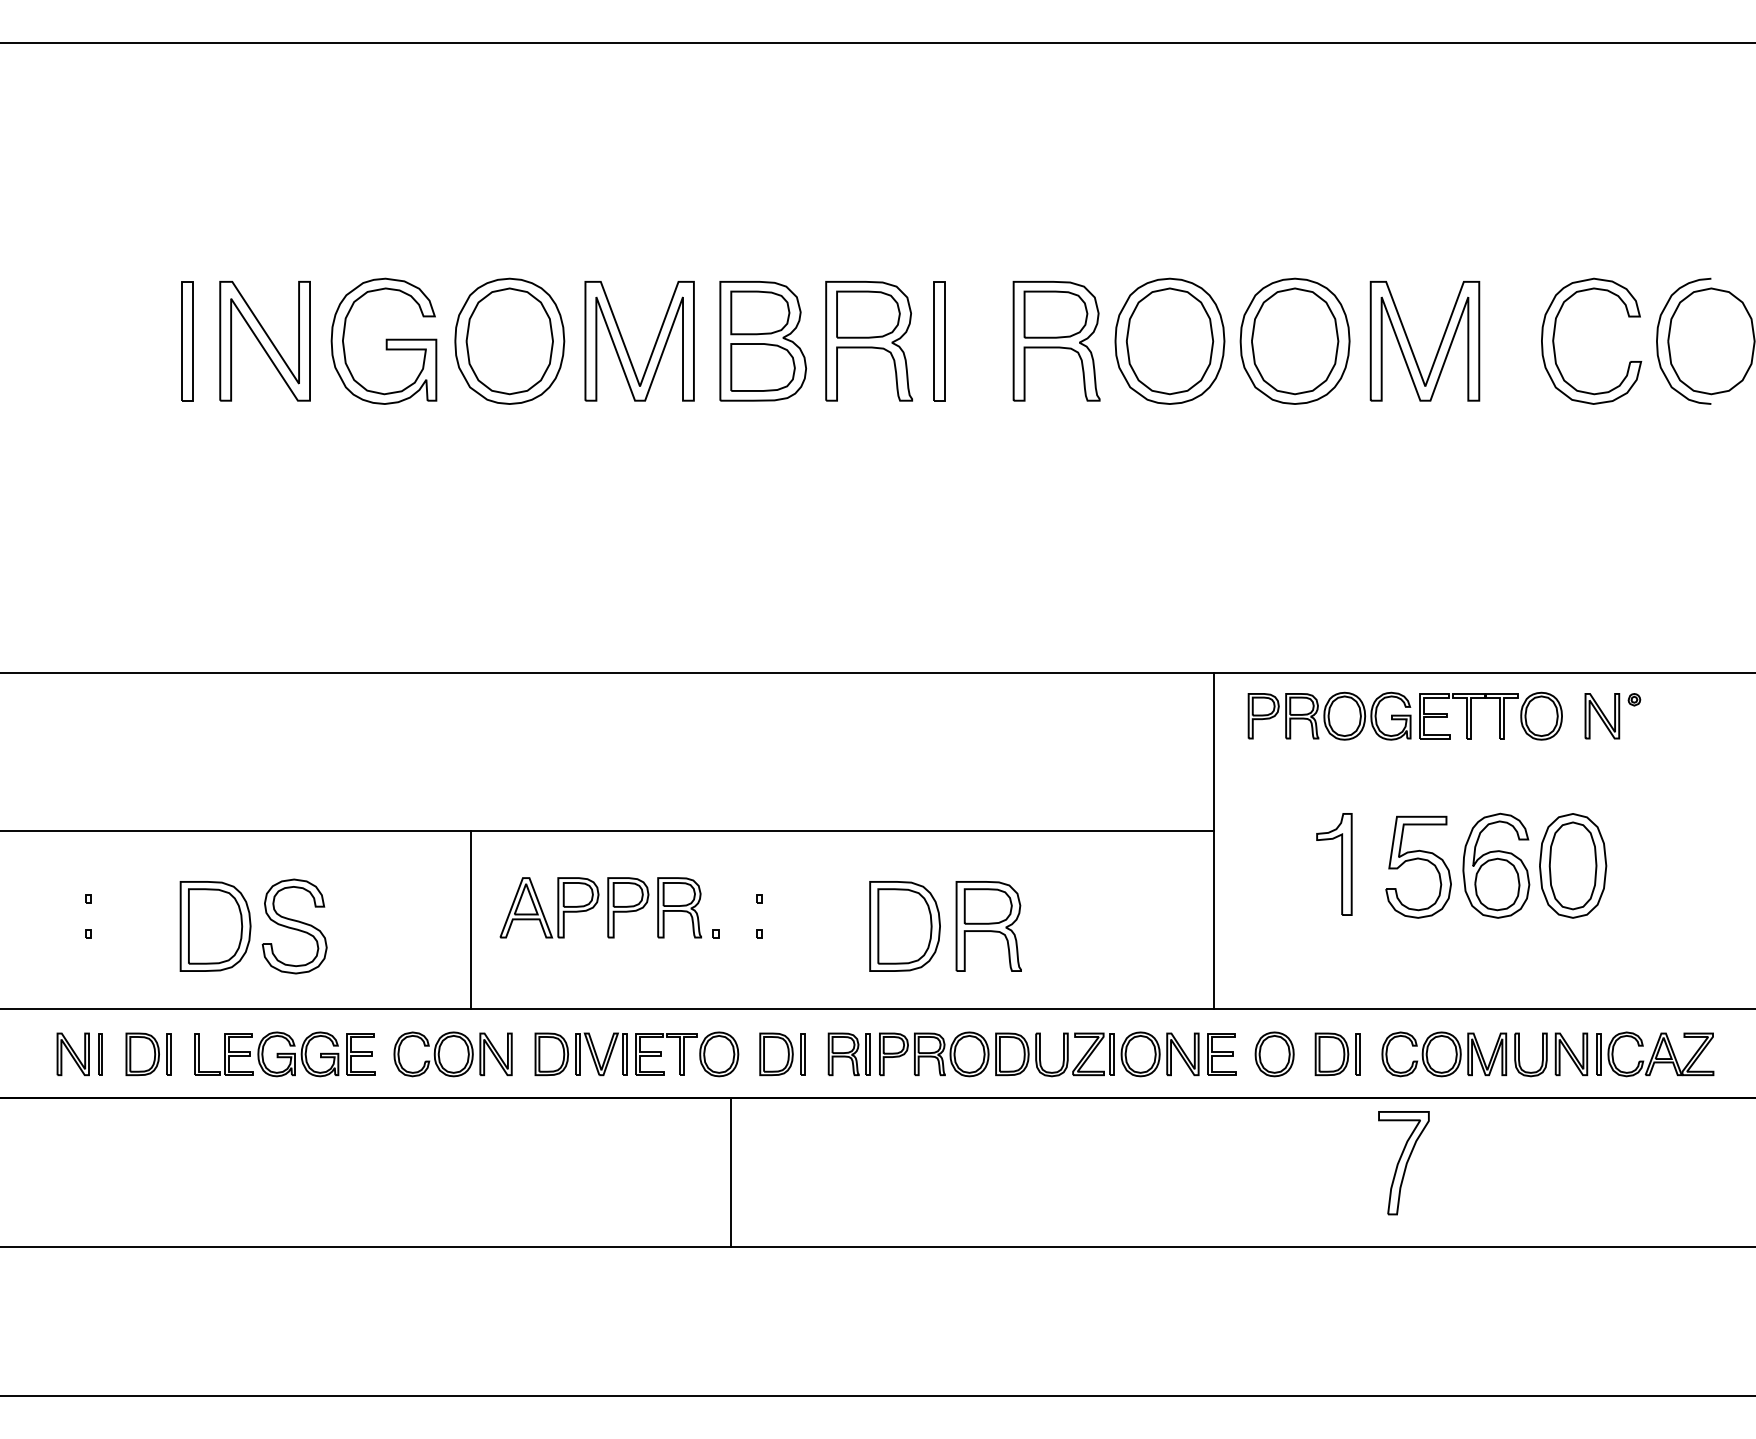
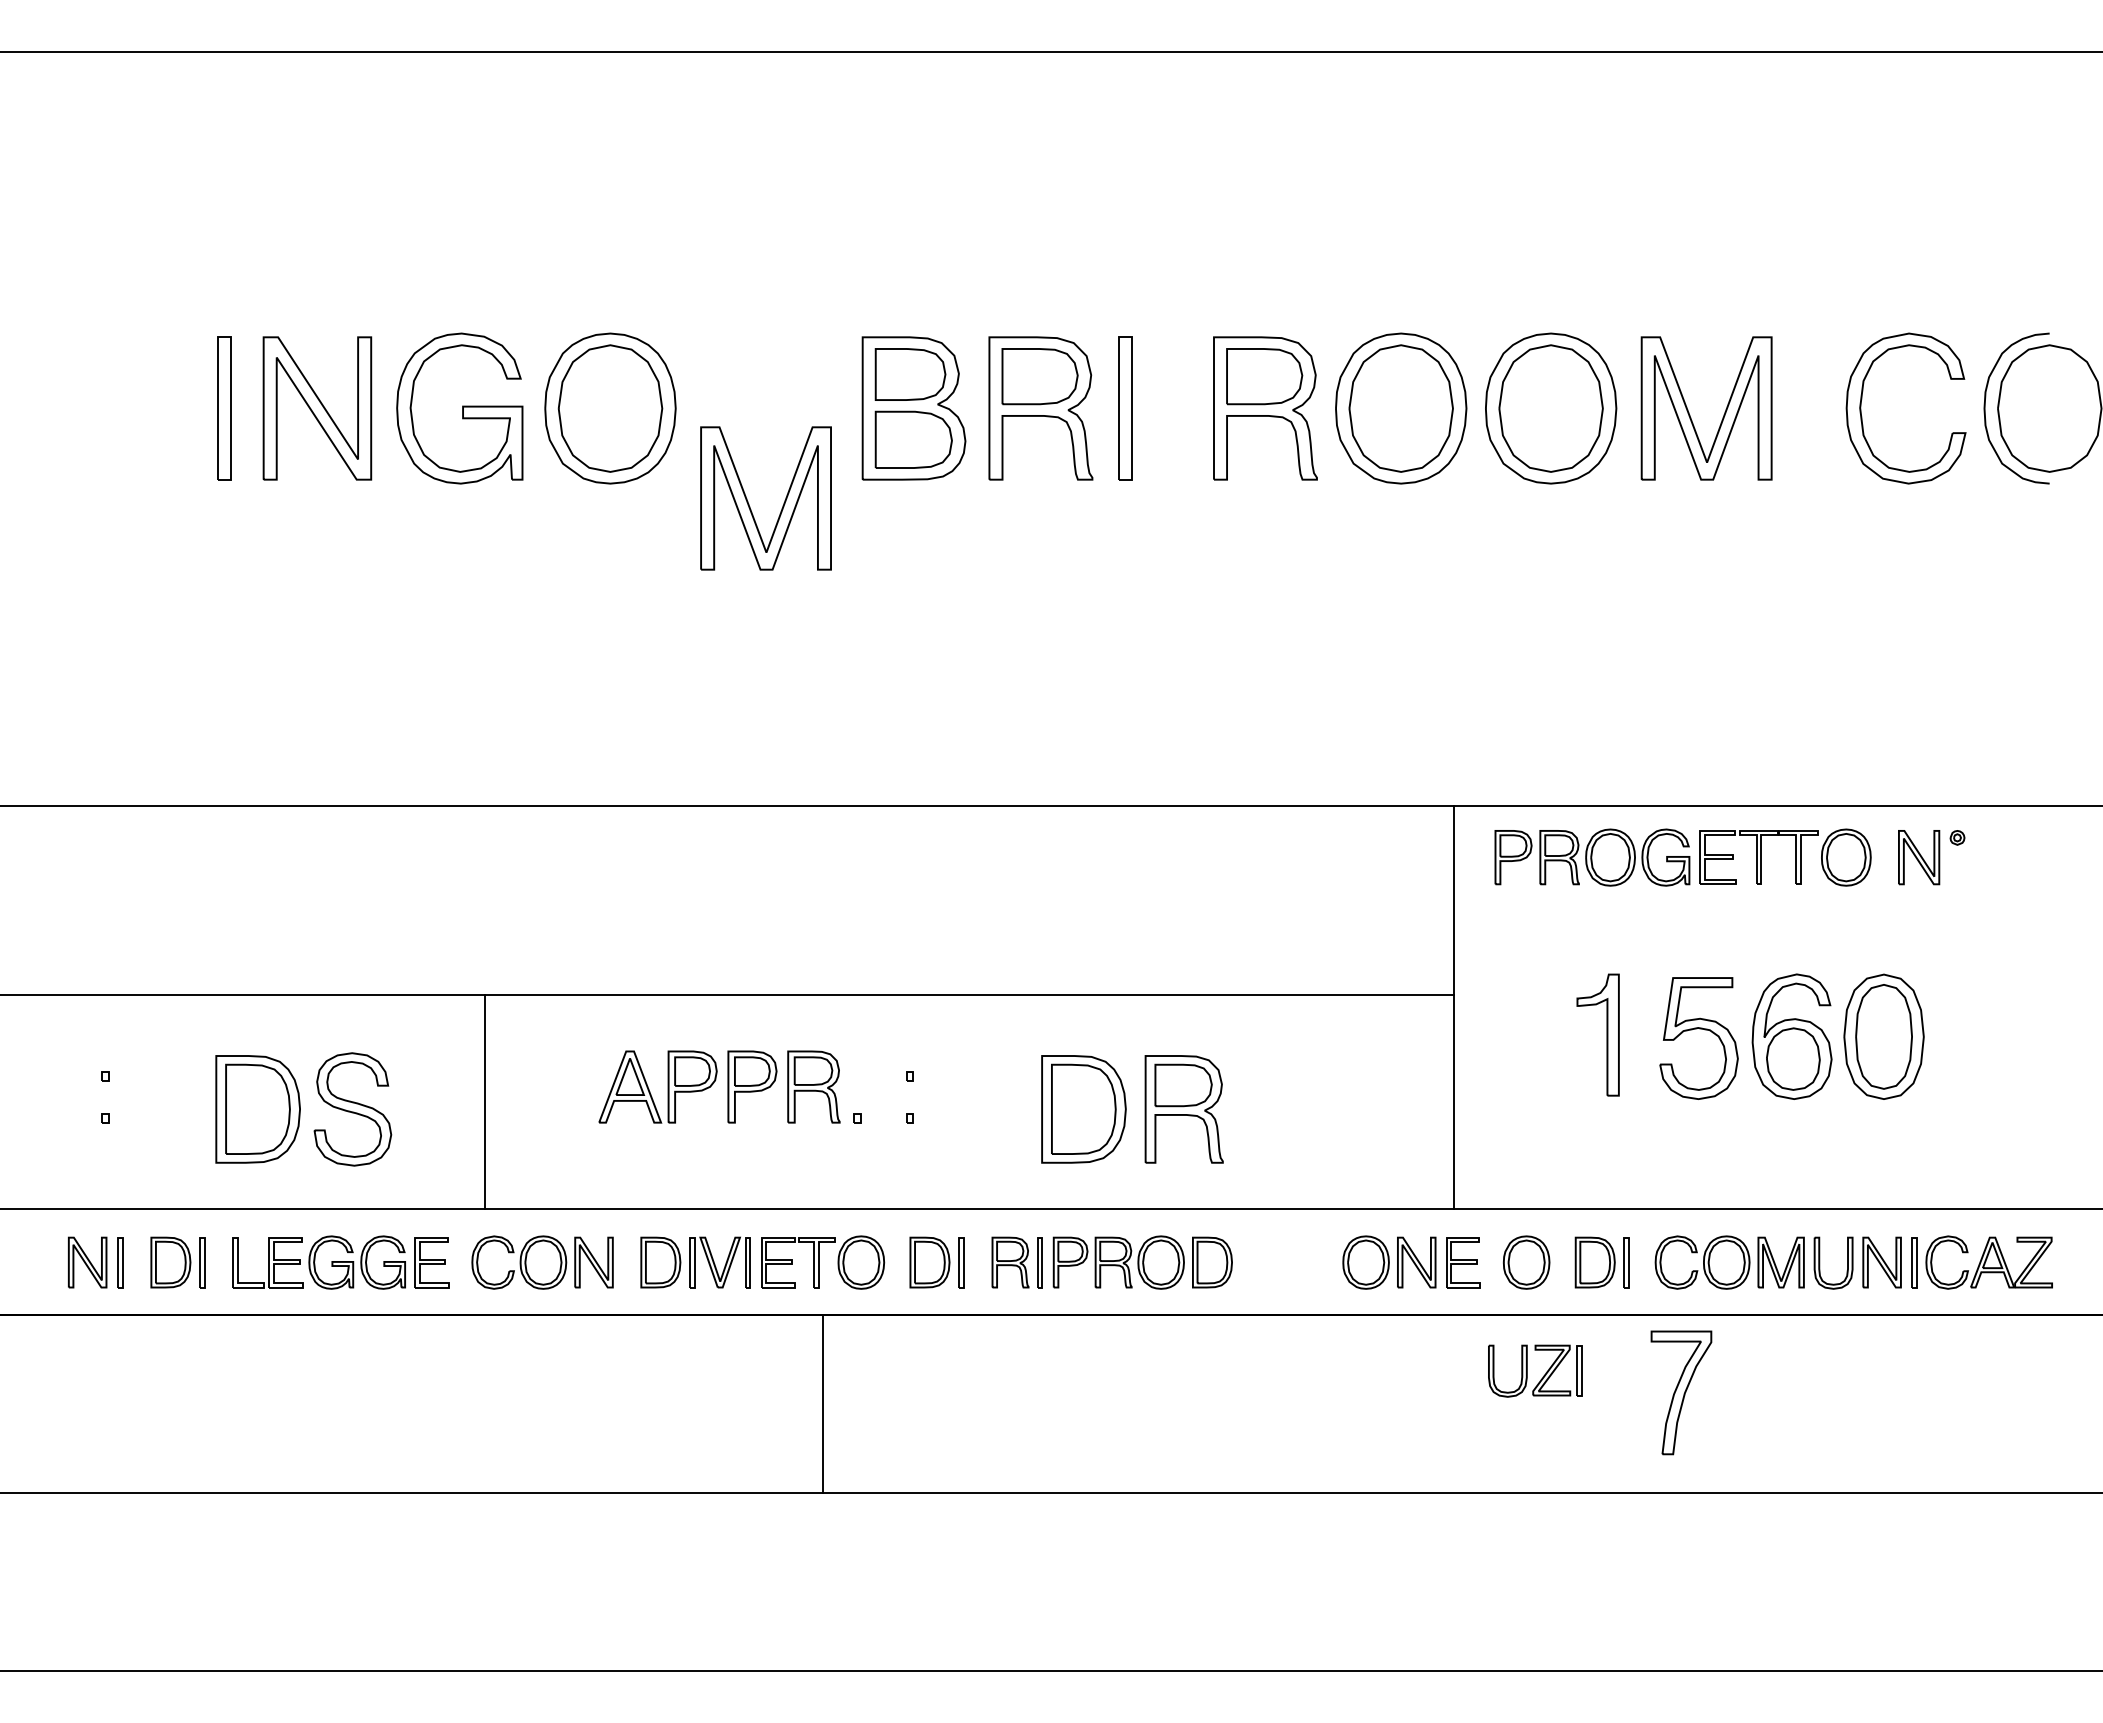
part: (626, 347) -> (750, 506), moved
line: (471, 919) -> (485, 1101), moved
part: (1068, 1054) -> (1527, 1370), moved
line: (731, 1172) -> (822, 1404), moved

